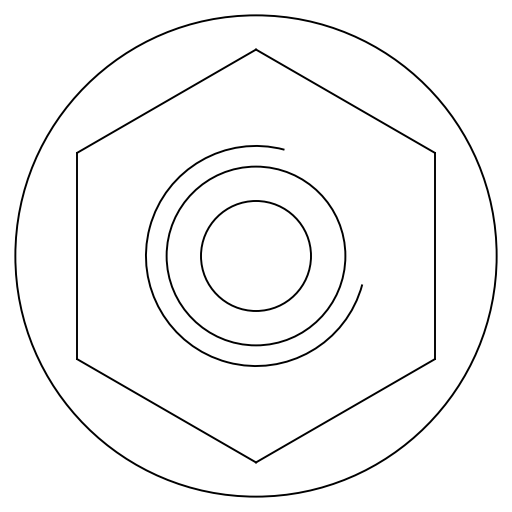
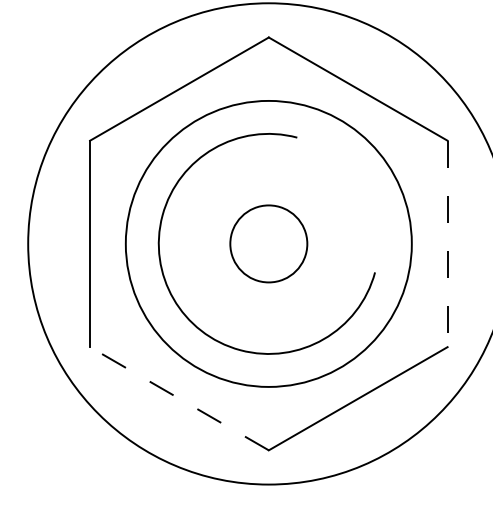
circle: (255, 255) -> (268, 243), size x0.7
circle: (255, 255) -> (268, 243), size x1.6
line: (434, 256) -> (447, 244), solid -> dashed
line: (166, 410) -> (179, 398), solid -> dashed

